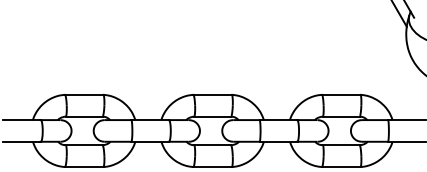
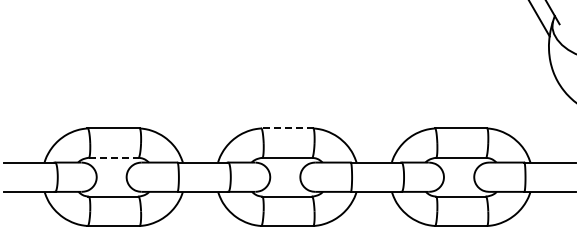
line: (212, 94) -> (286, 128), solid -> dashed
line: (84, 116) -> (114, 157), solid -> dashed

